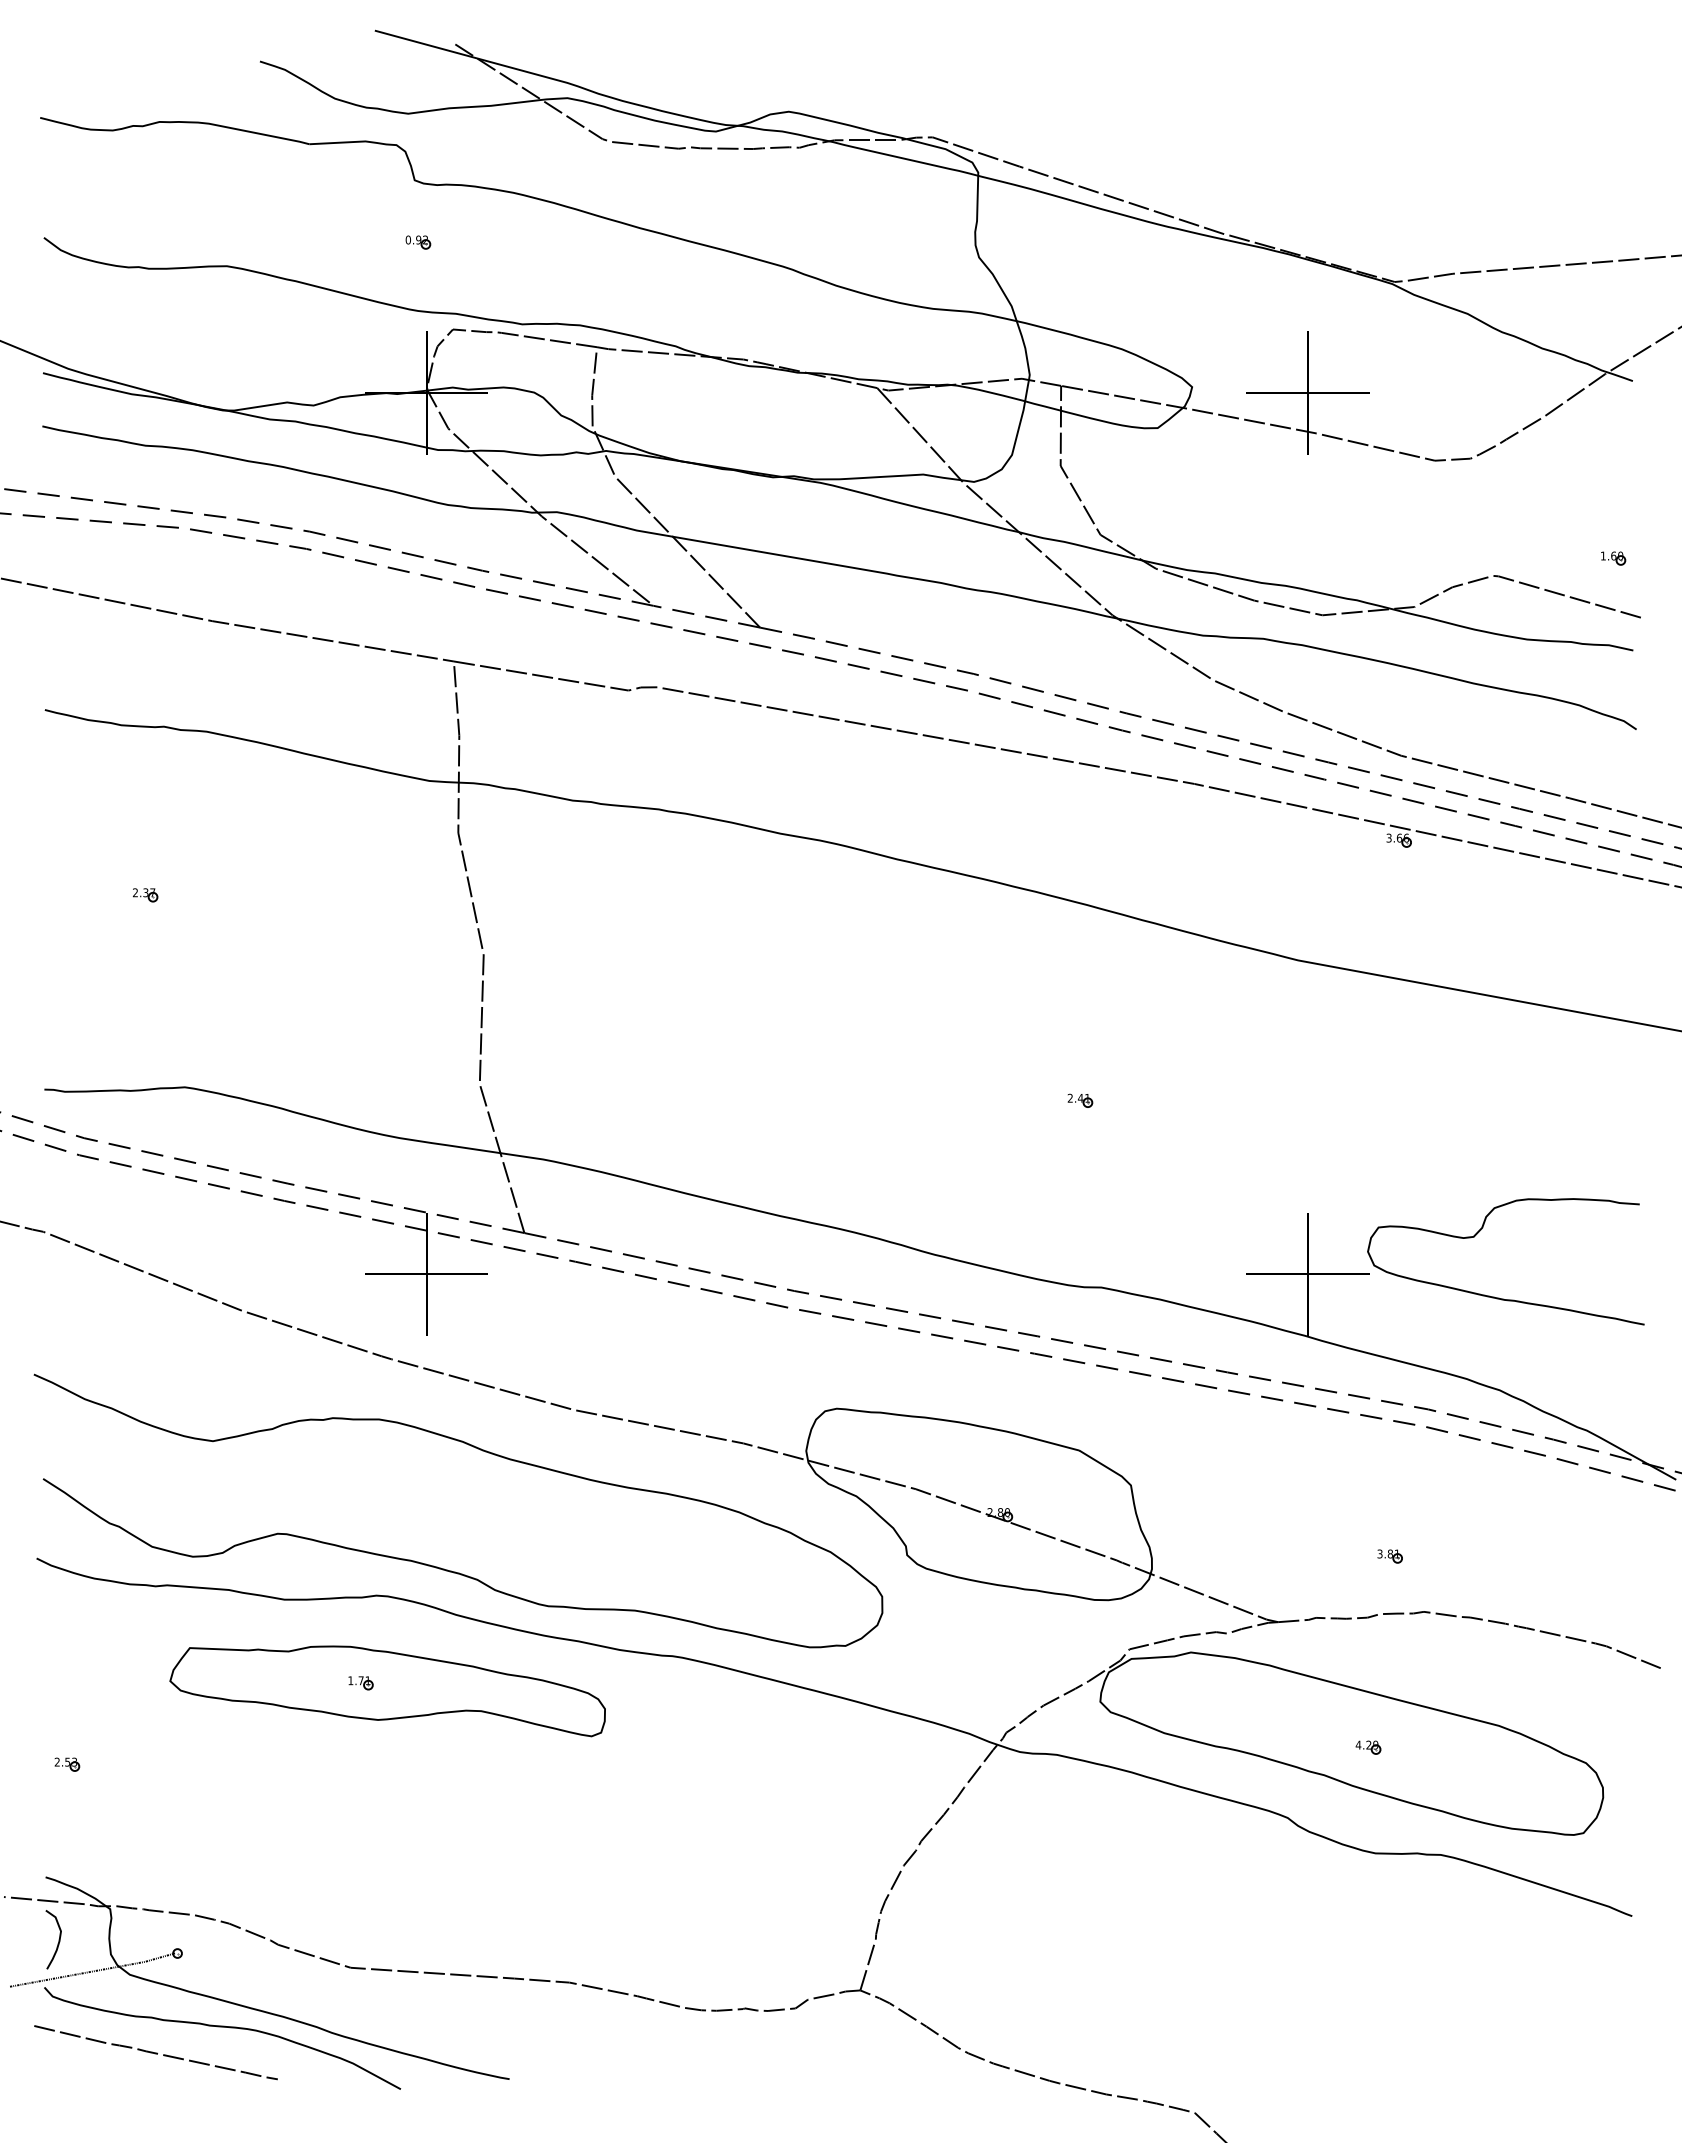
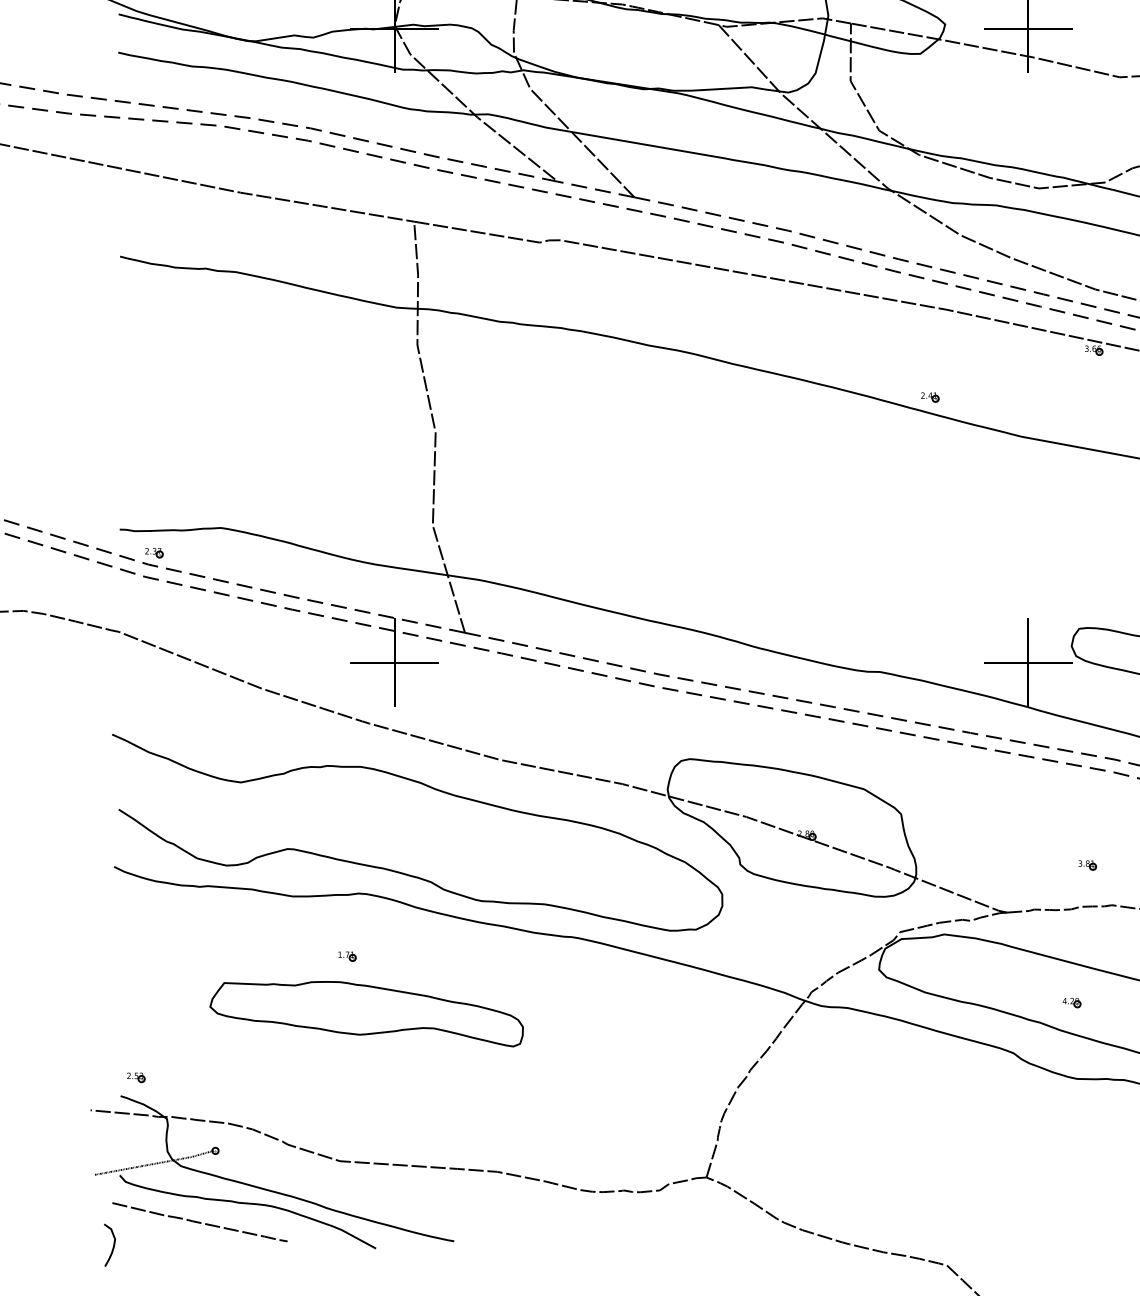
part: (145, 895) -> (154, 553), moved
part: (1080, 1100) -> (930, 397), moved
part: (387, 1691) -> (366, 1014), moved
part: (67, 1764) -> (136, 1077), moved
curve: (58, 1939) -> (113, 1245), moved

